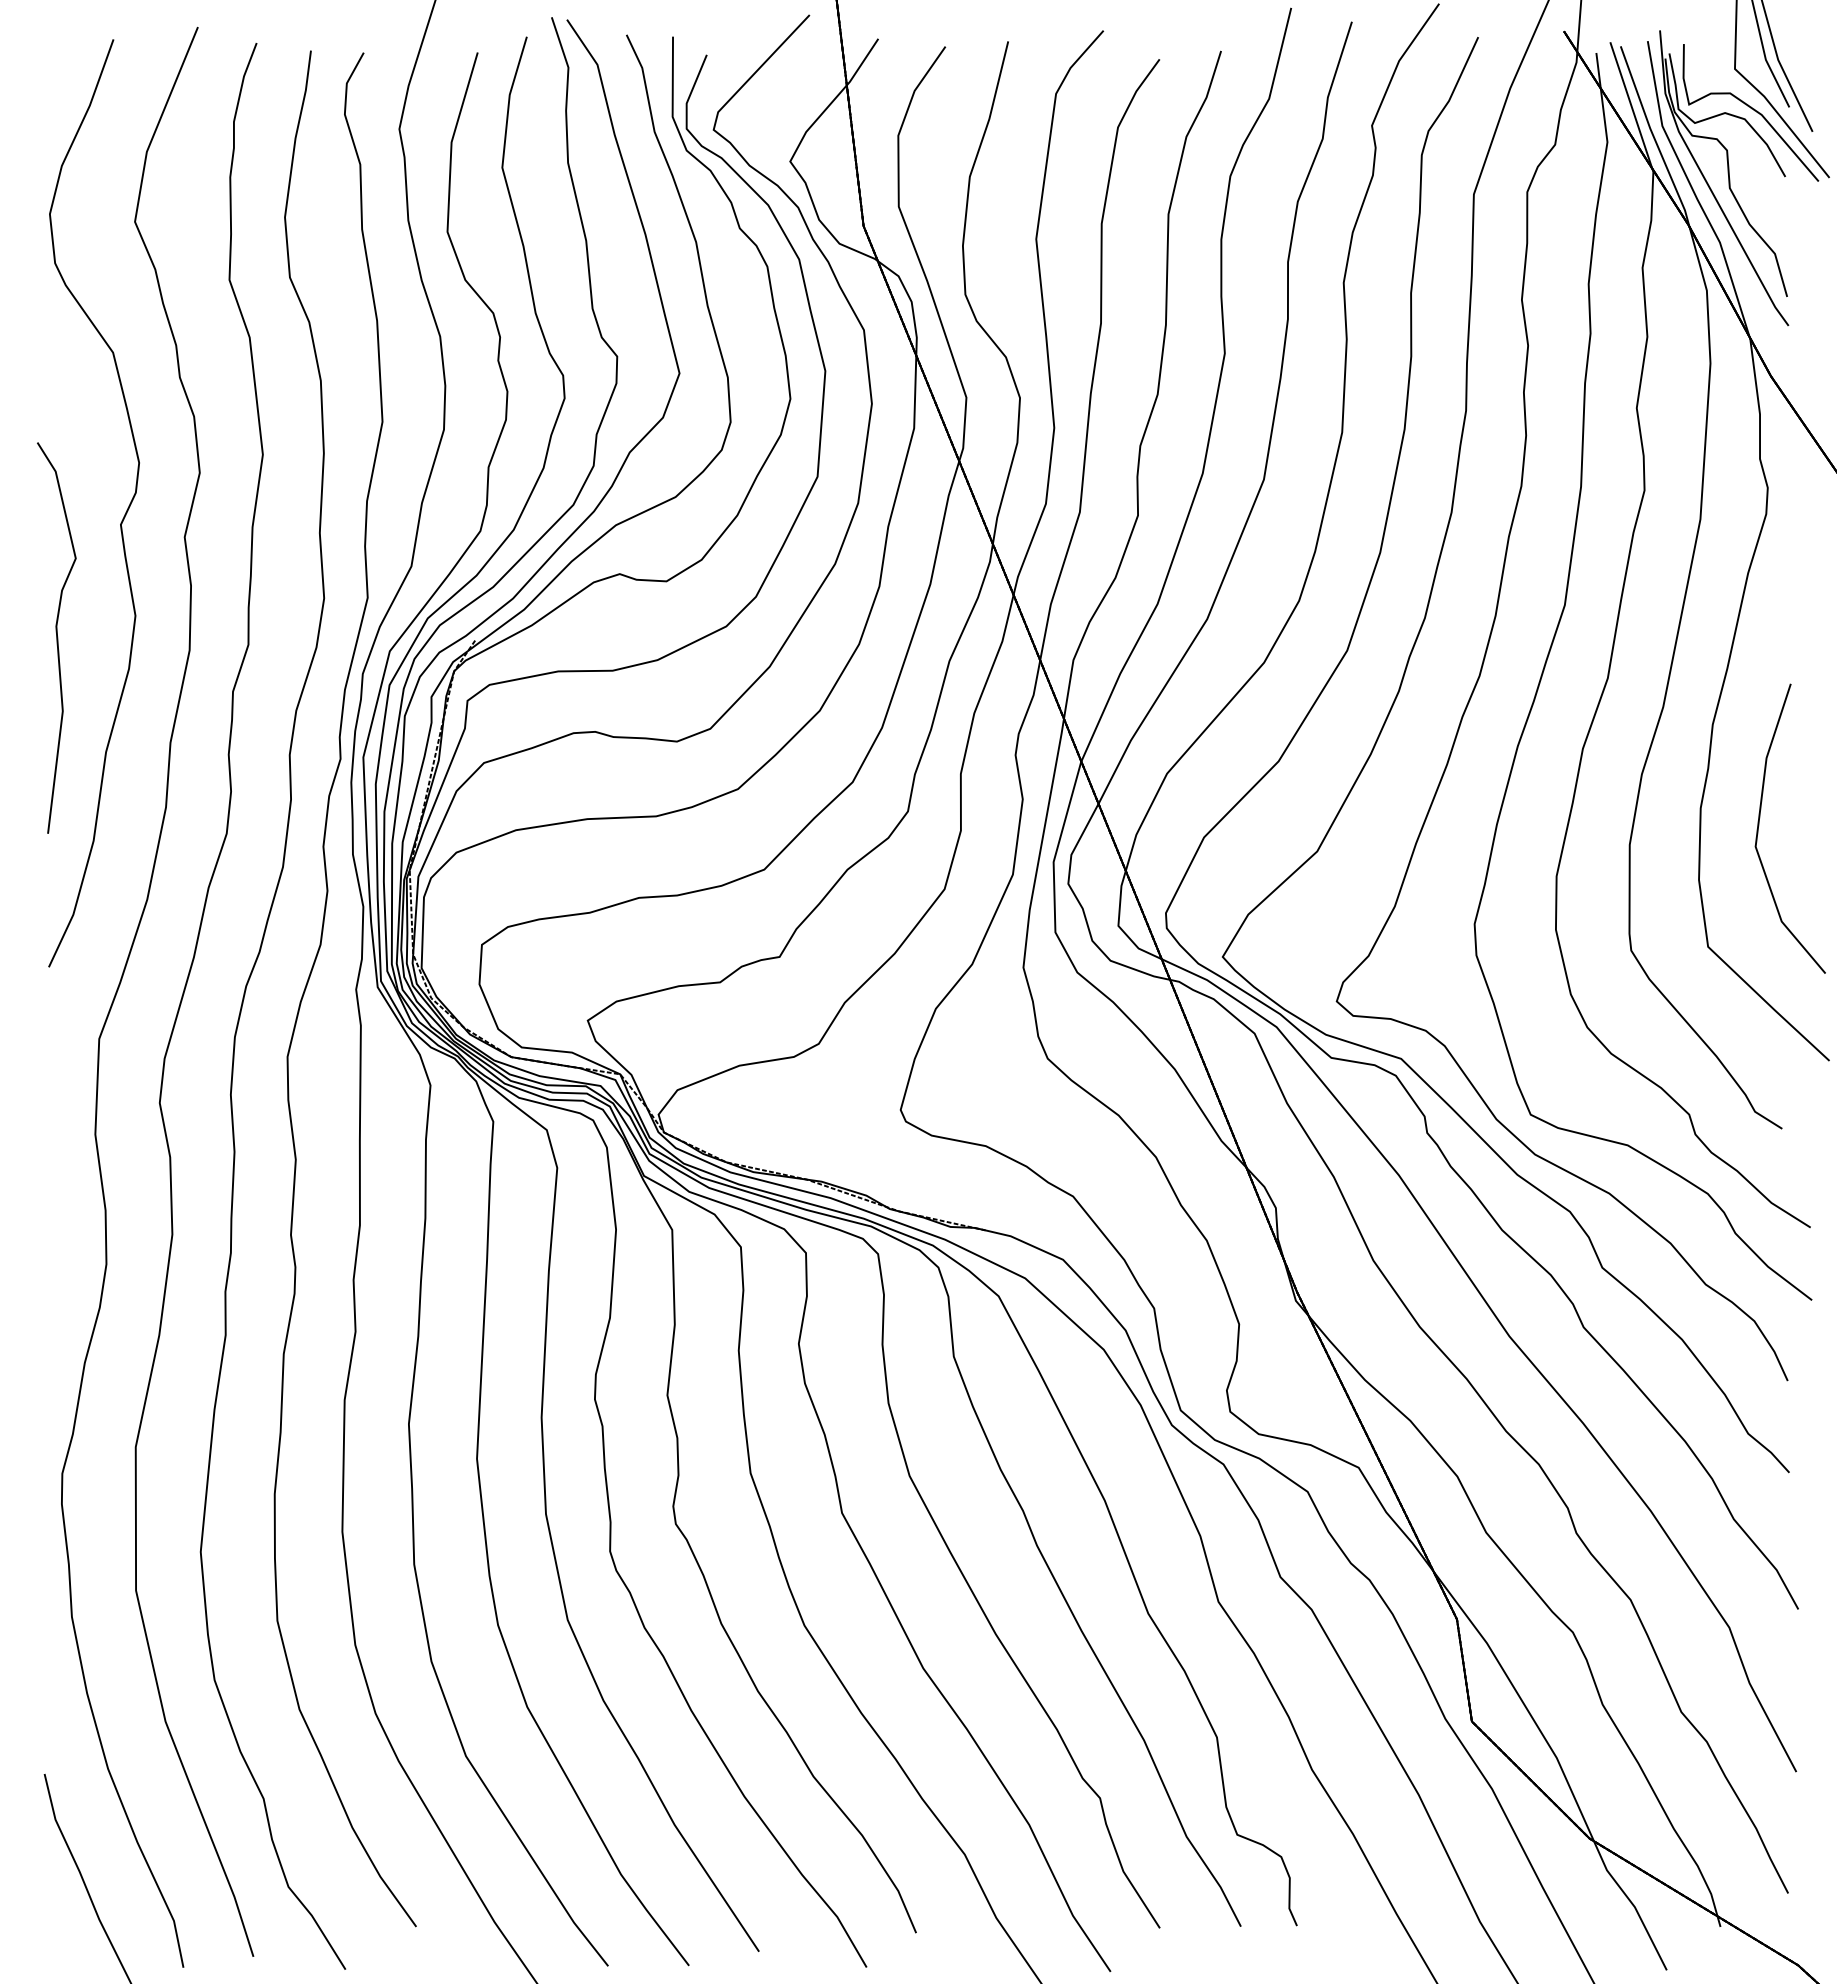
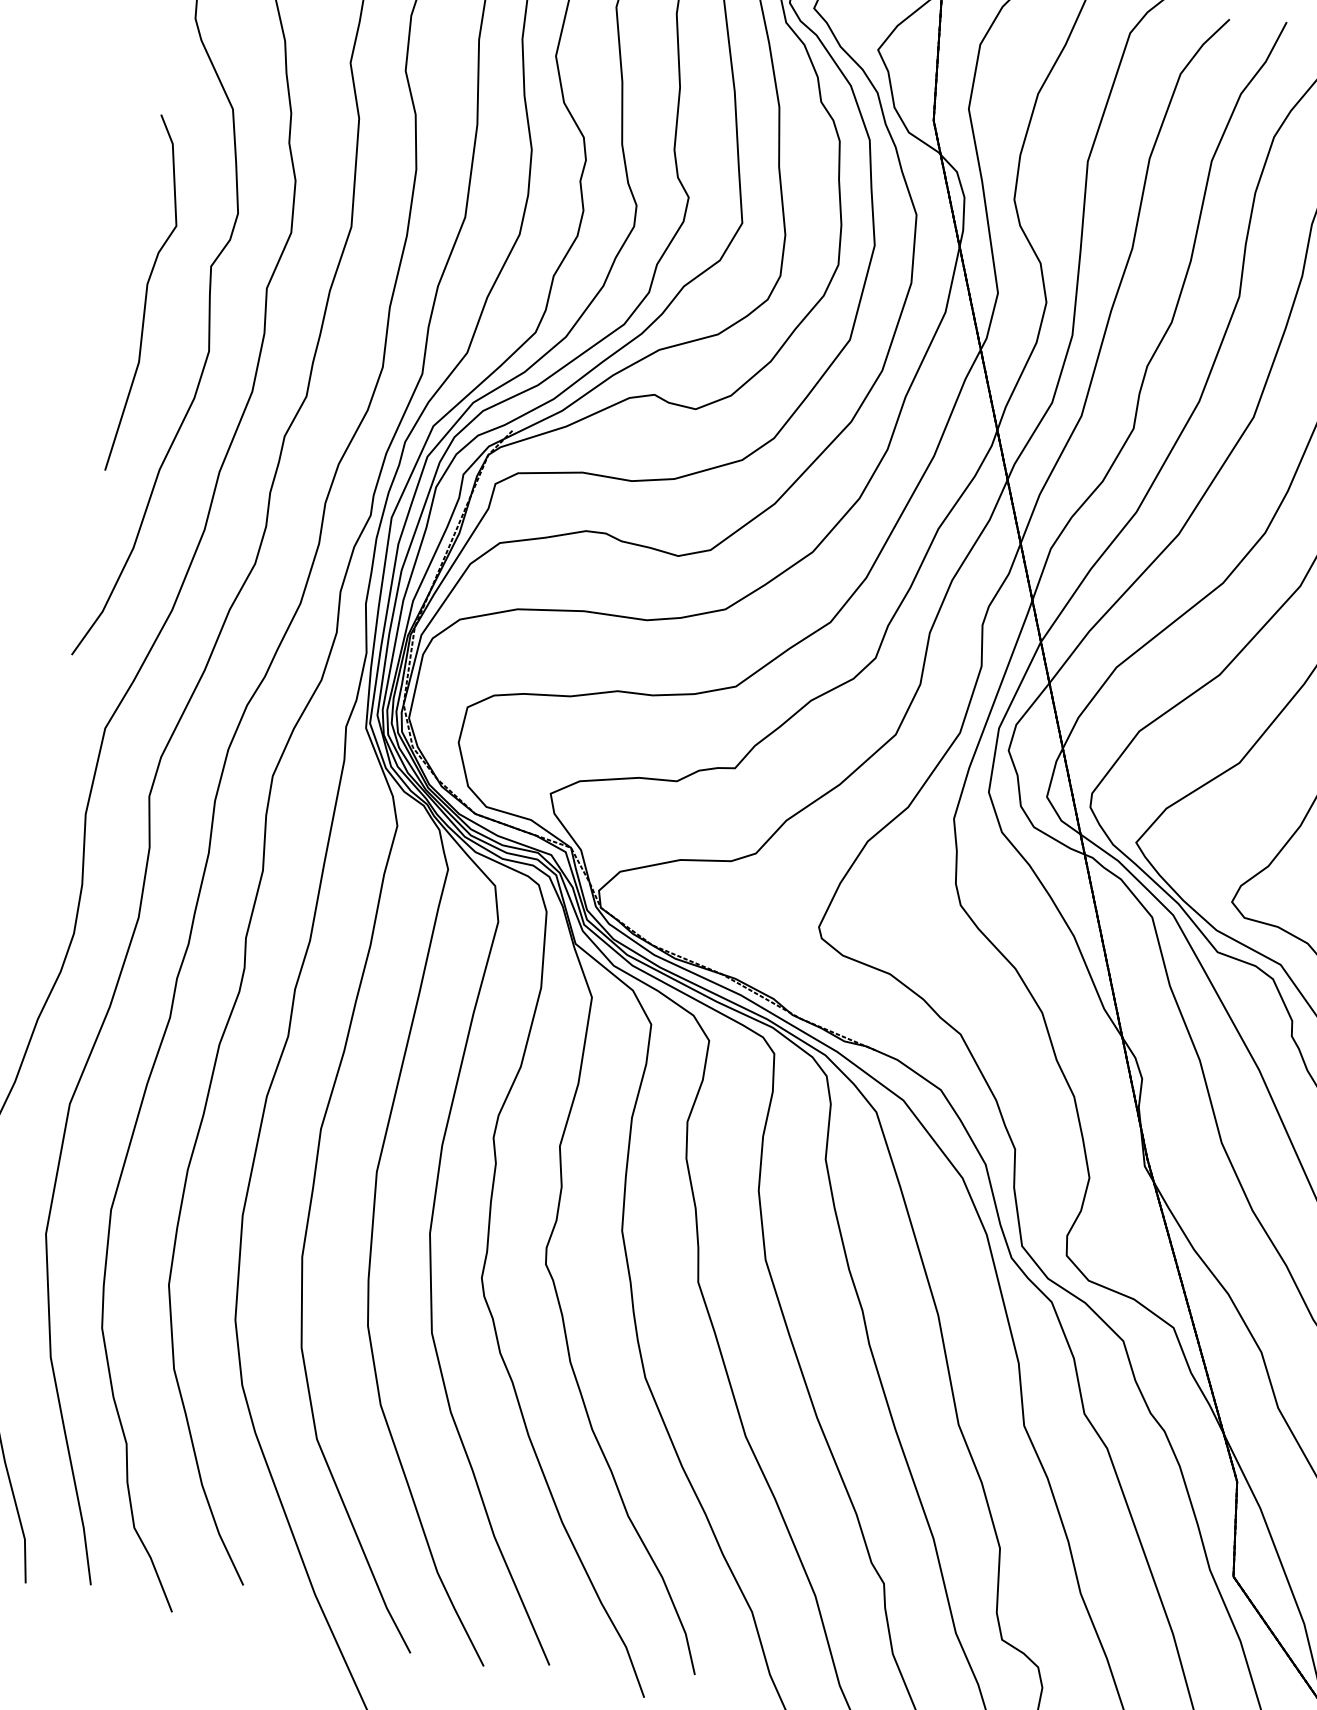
curve: (56, 637) -> (145, 294), moved

